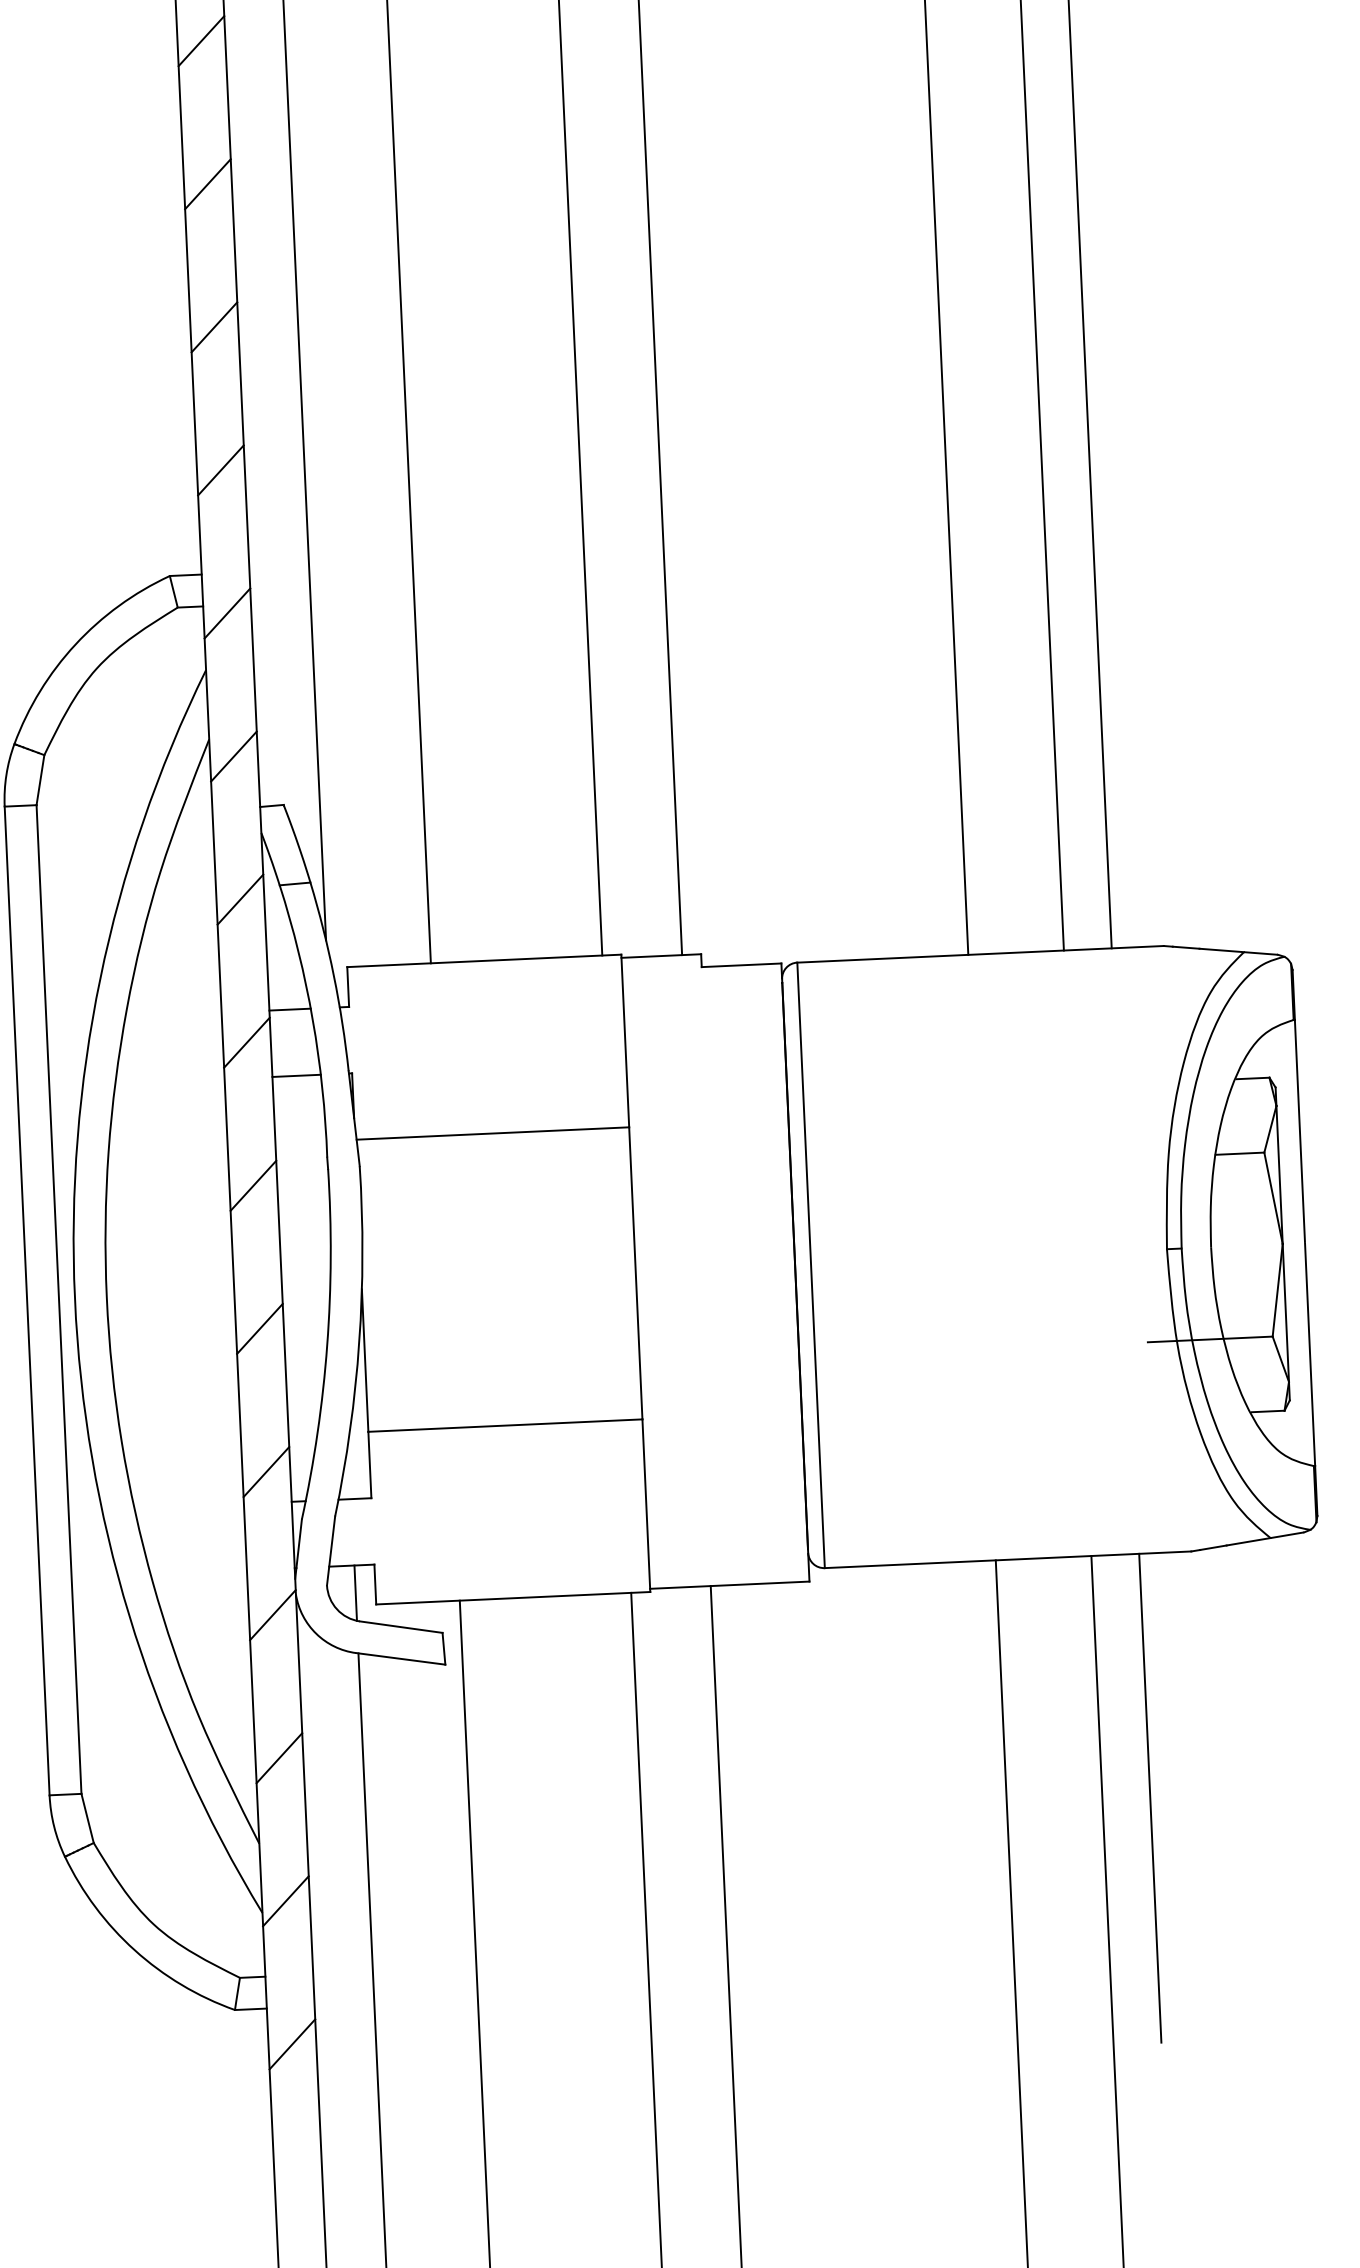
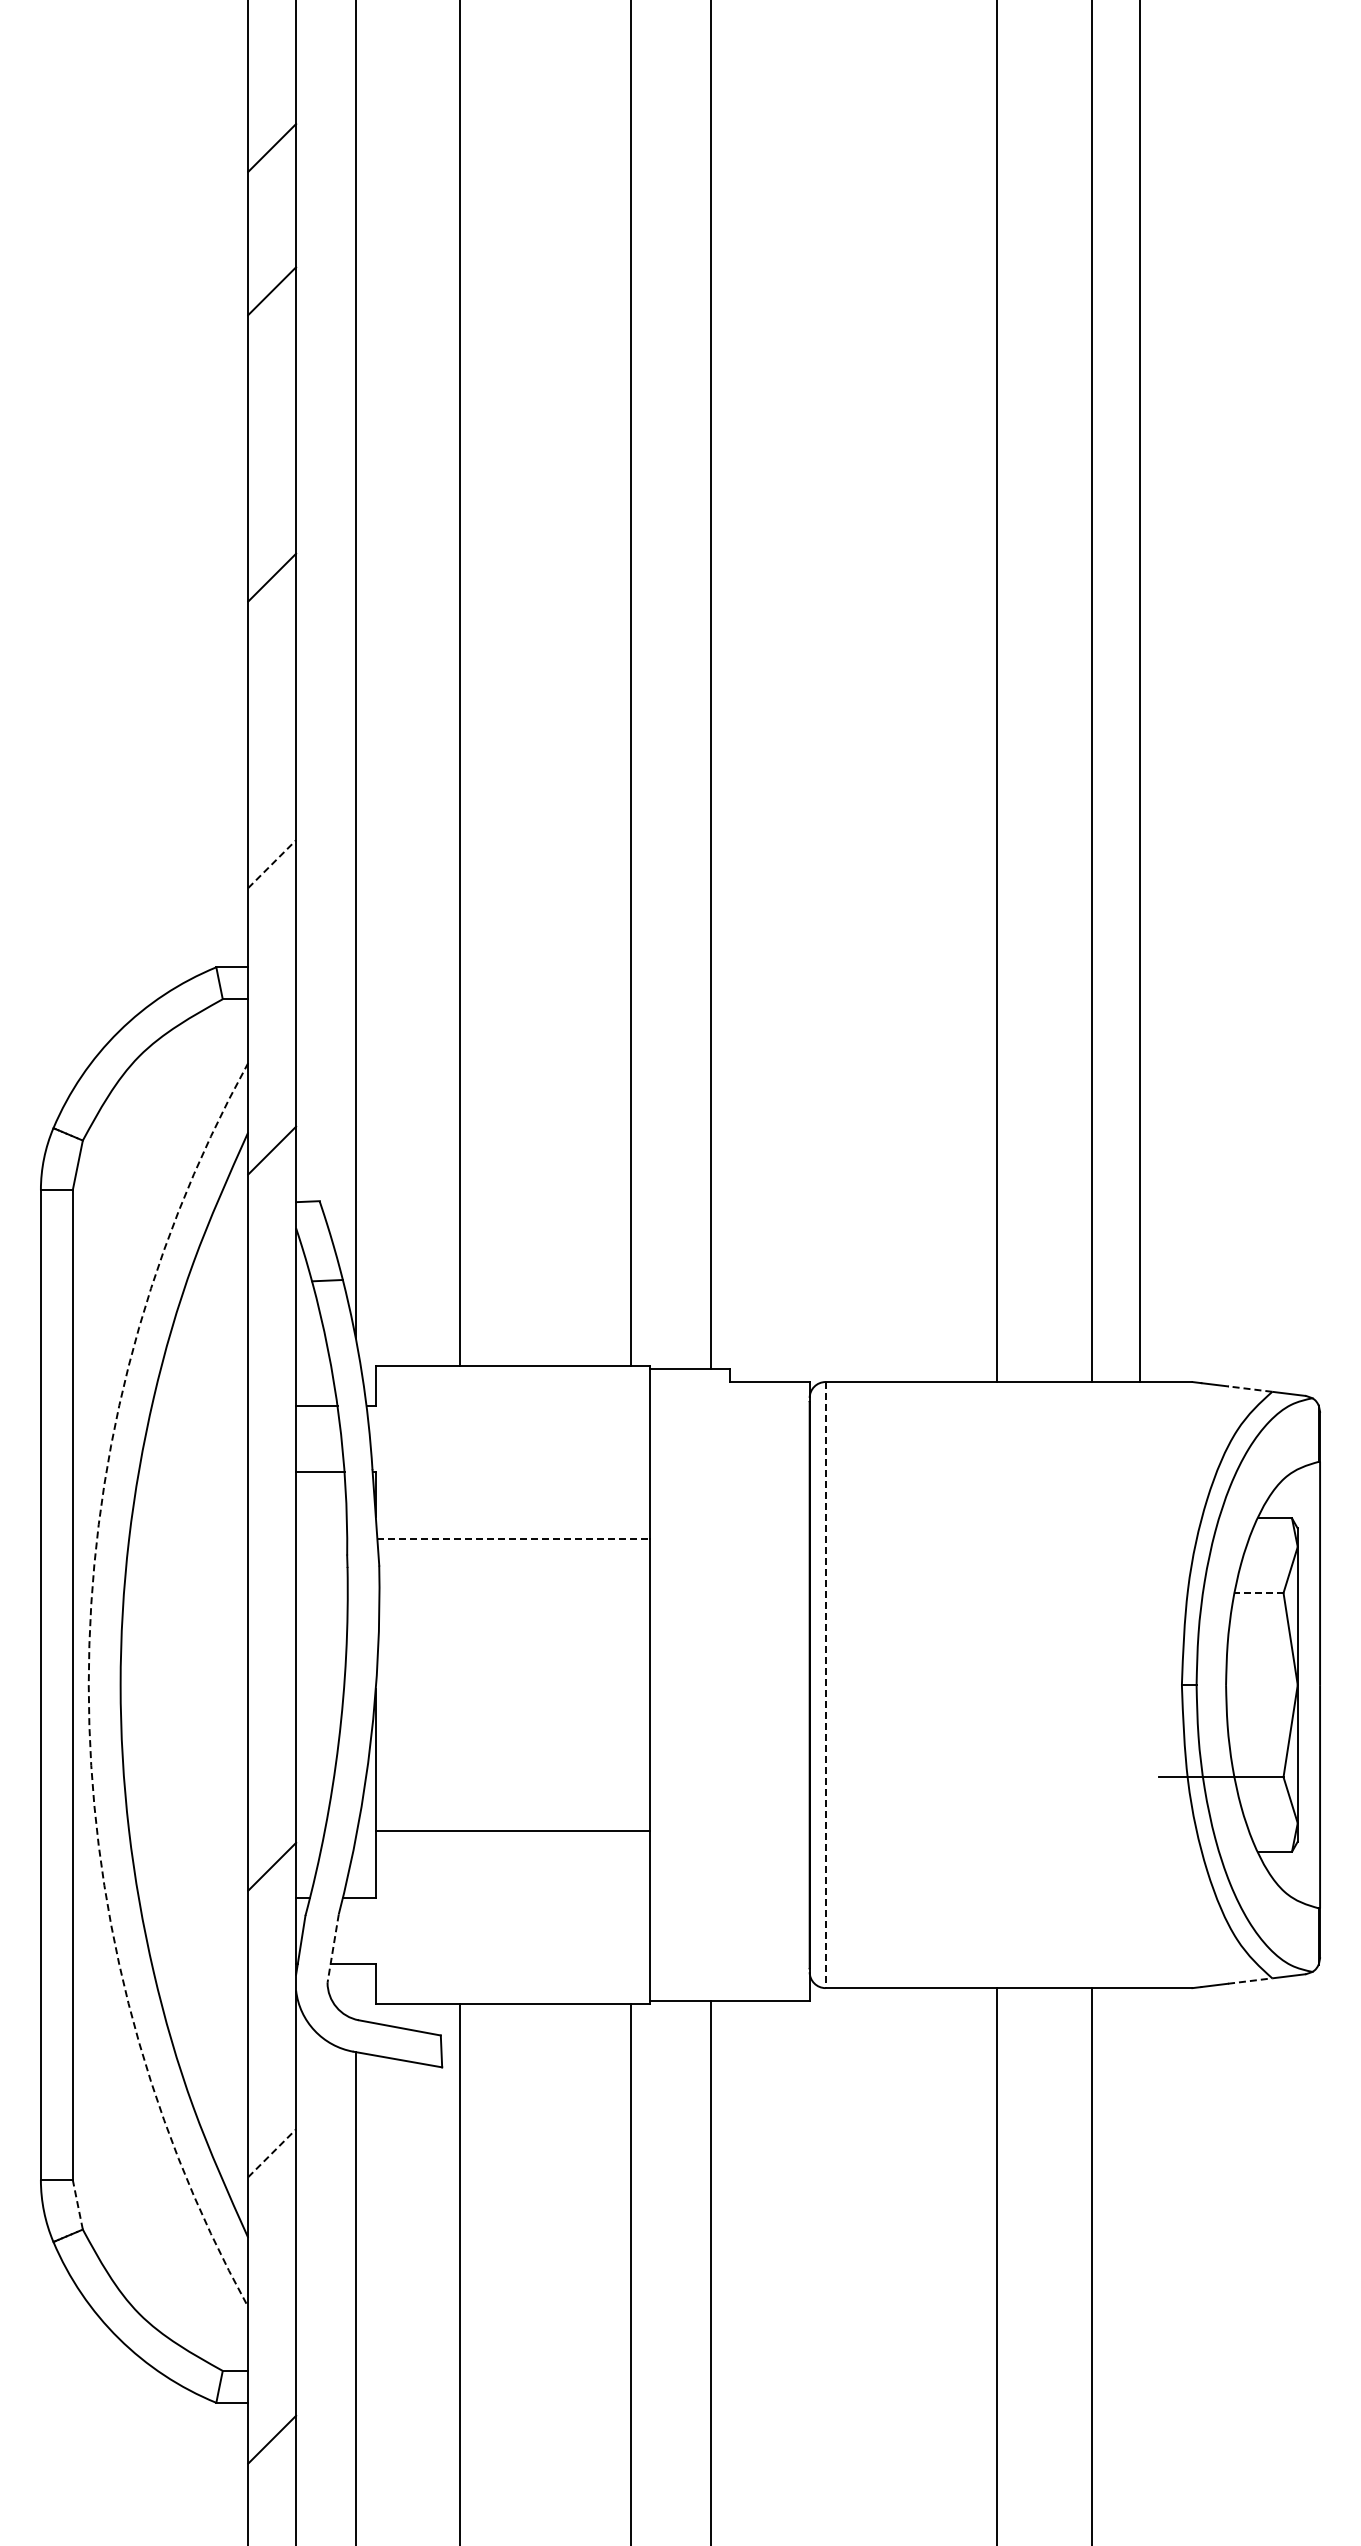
line: (201, 41) -> (272, 434), removed
line: (214, 326) -> (272, 720), removed
line: (221, 470) -> (272, 864), solid -> dashed
line: (227, 613) -> (272, 1007), removed
line: (240, 899) -> (272, 1293), removed
line: (1221, 950) -> (1249, 1389), solid -> dashed
line: (247, 1043) -> (272, 1437), removed
line: (493, 1133) -> (514, 1538), solid -> dashed
line: (1239, 1153) -> (1258, 1592), solid -> dashed
line: (253, 1185) -> (272, 1580), removed
line: (810, 1265) -> (825, 1685), solid -> dashed
arc: (74, 1299) -> (88, 1685), solid -> dashed
line: (260, 1328) -> (272, 1723), removed
line: (1248, 1541) -> (1250, 1980), solid -> dashed
line: (331, 1550) -> (333, 1948), solid -> dashed
line: (355, 1592) -> (355, 1991), removed
line: (273, 1614) -> (272, 2009), removed
line: (279, 1758) -> (272, 2153), solid -> dashed
line: (1150, 1797) -> (1140, 2232), removed
line: (87, 1818) -> (77, 2204), solid -> dashed
line: (286, 1901) -> (272, 2296), removed

